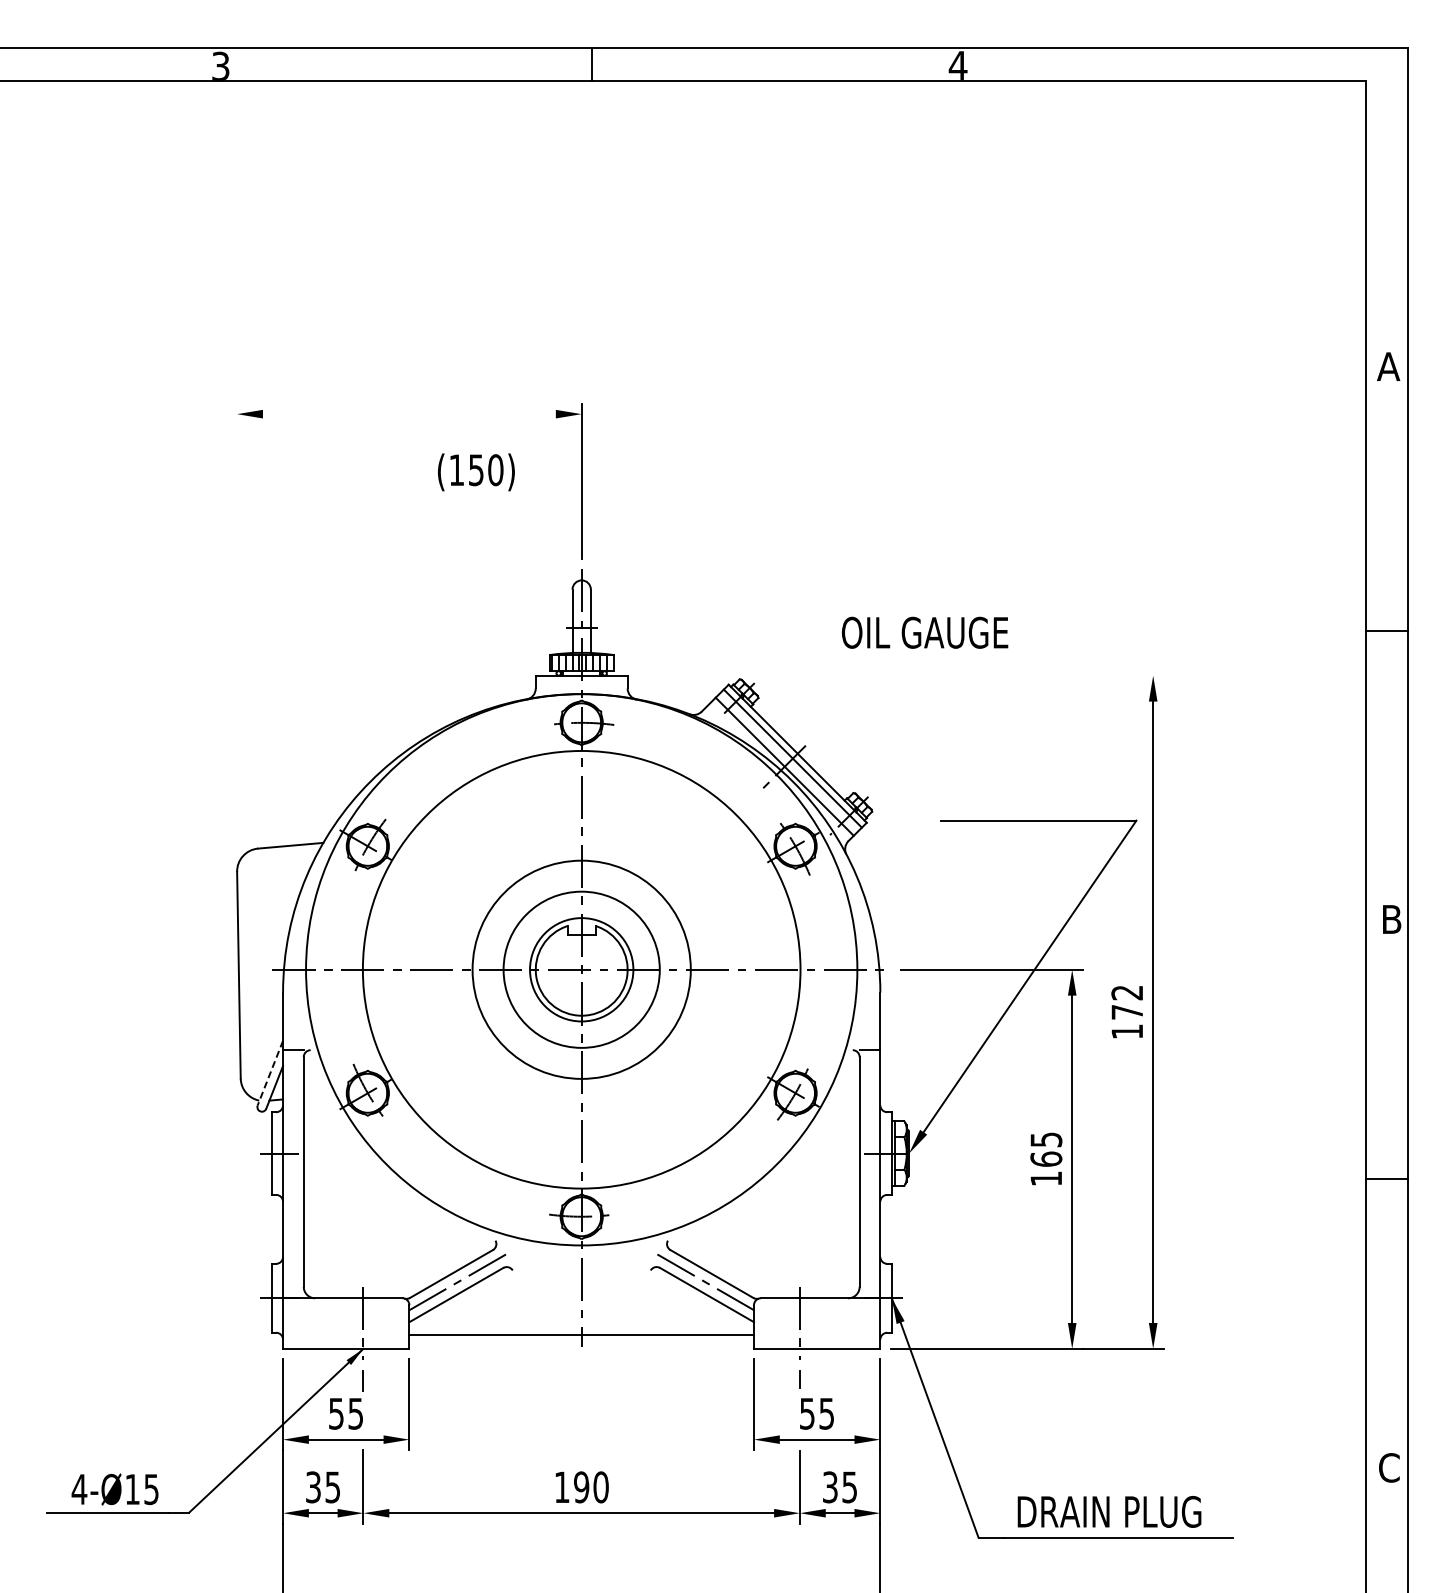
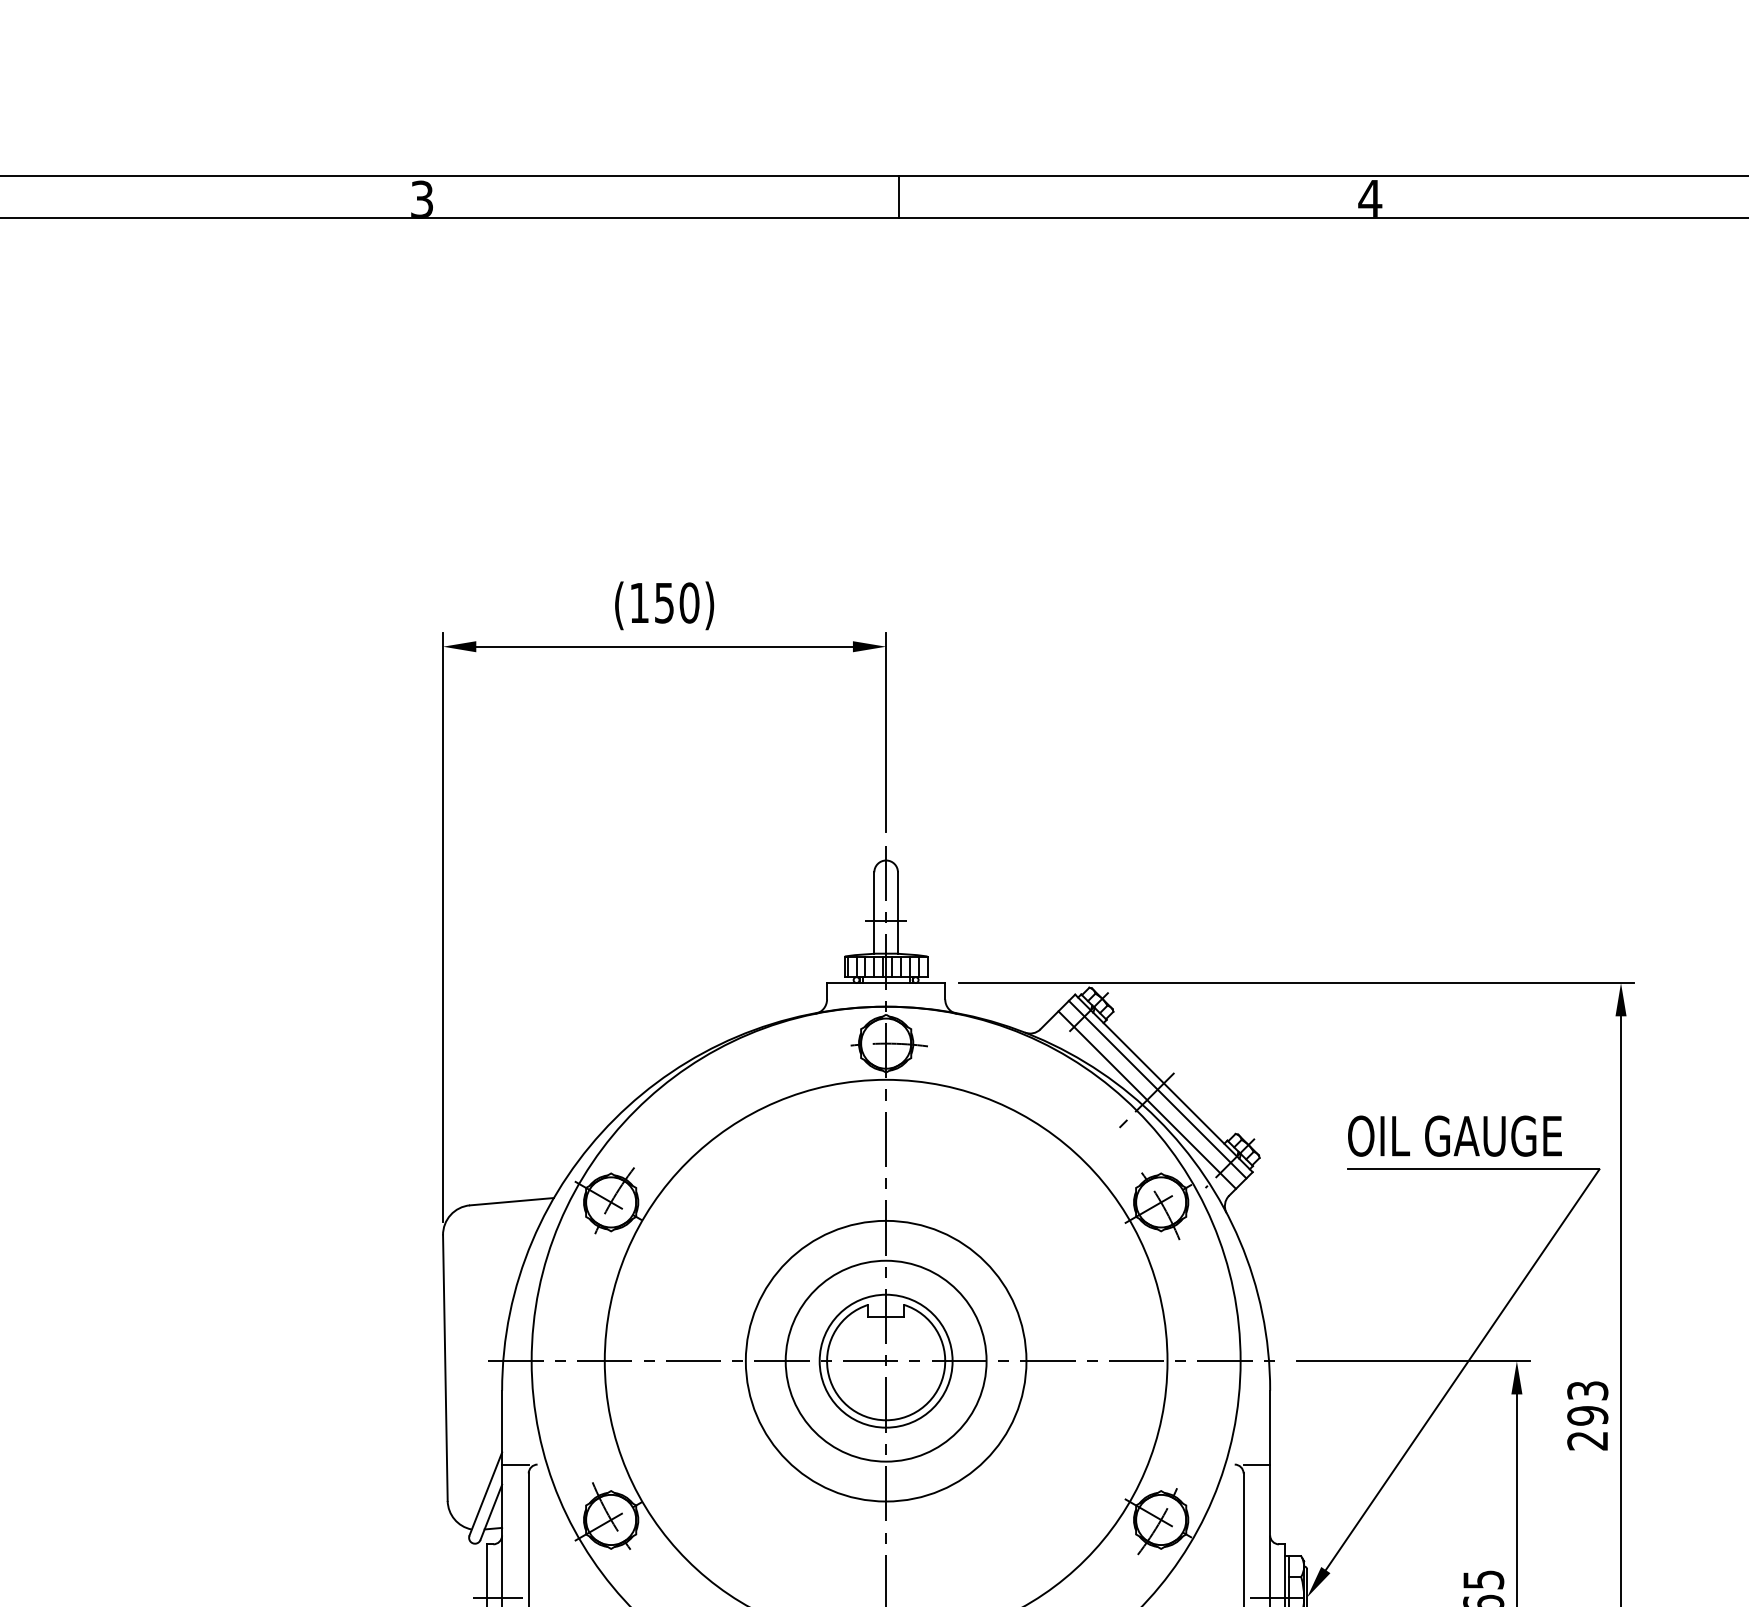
line: (408, 414) -> (663, 647), added
text: (476, 472) -> (664, 605), moved
line: (237, 632) -> (443, 927), added
text: (925, 632) -> (1455, 1135), moved
line: (900, 675) -> (1296, 982), added
text: (1127, 1012) -> (1587, 1416), 172 -> 293
line: (270, 1073) -> (485, 1494), dashed -> solid

